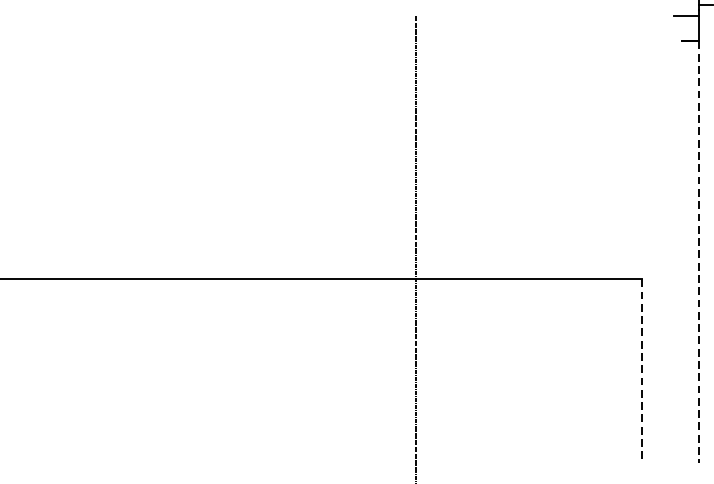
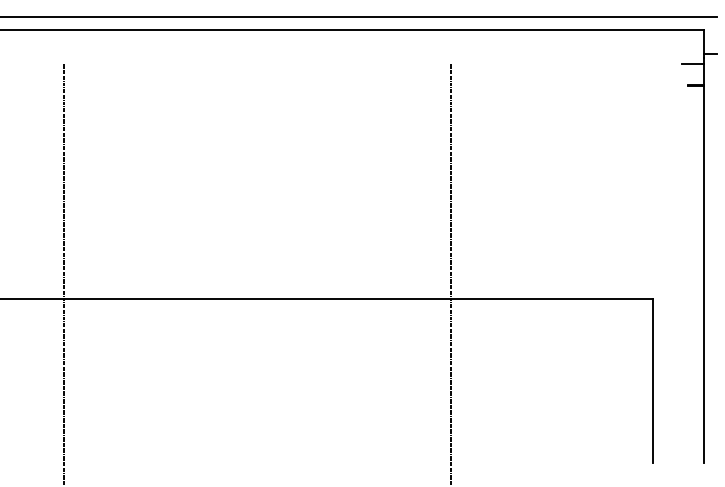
line: (699, 253) -> (704, 275), dashed -> solid
line: (641, 371) -> (652, 381), dashed -> solid

